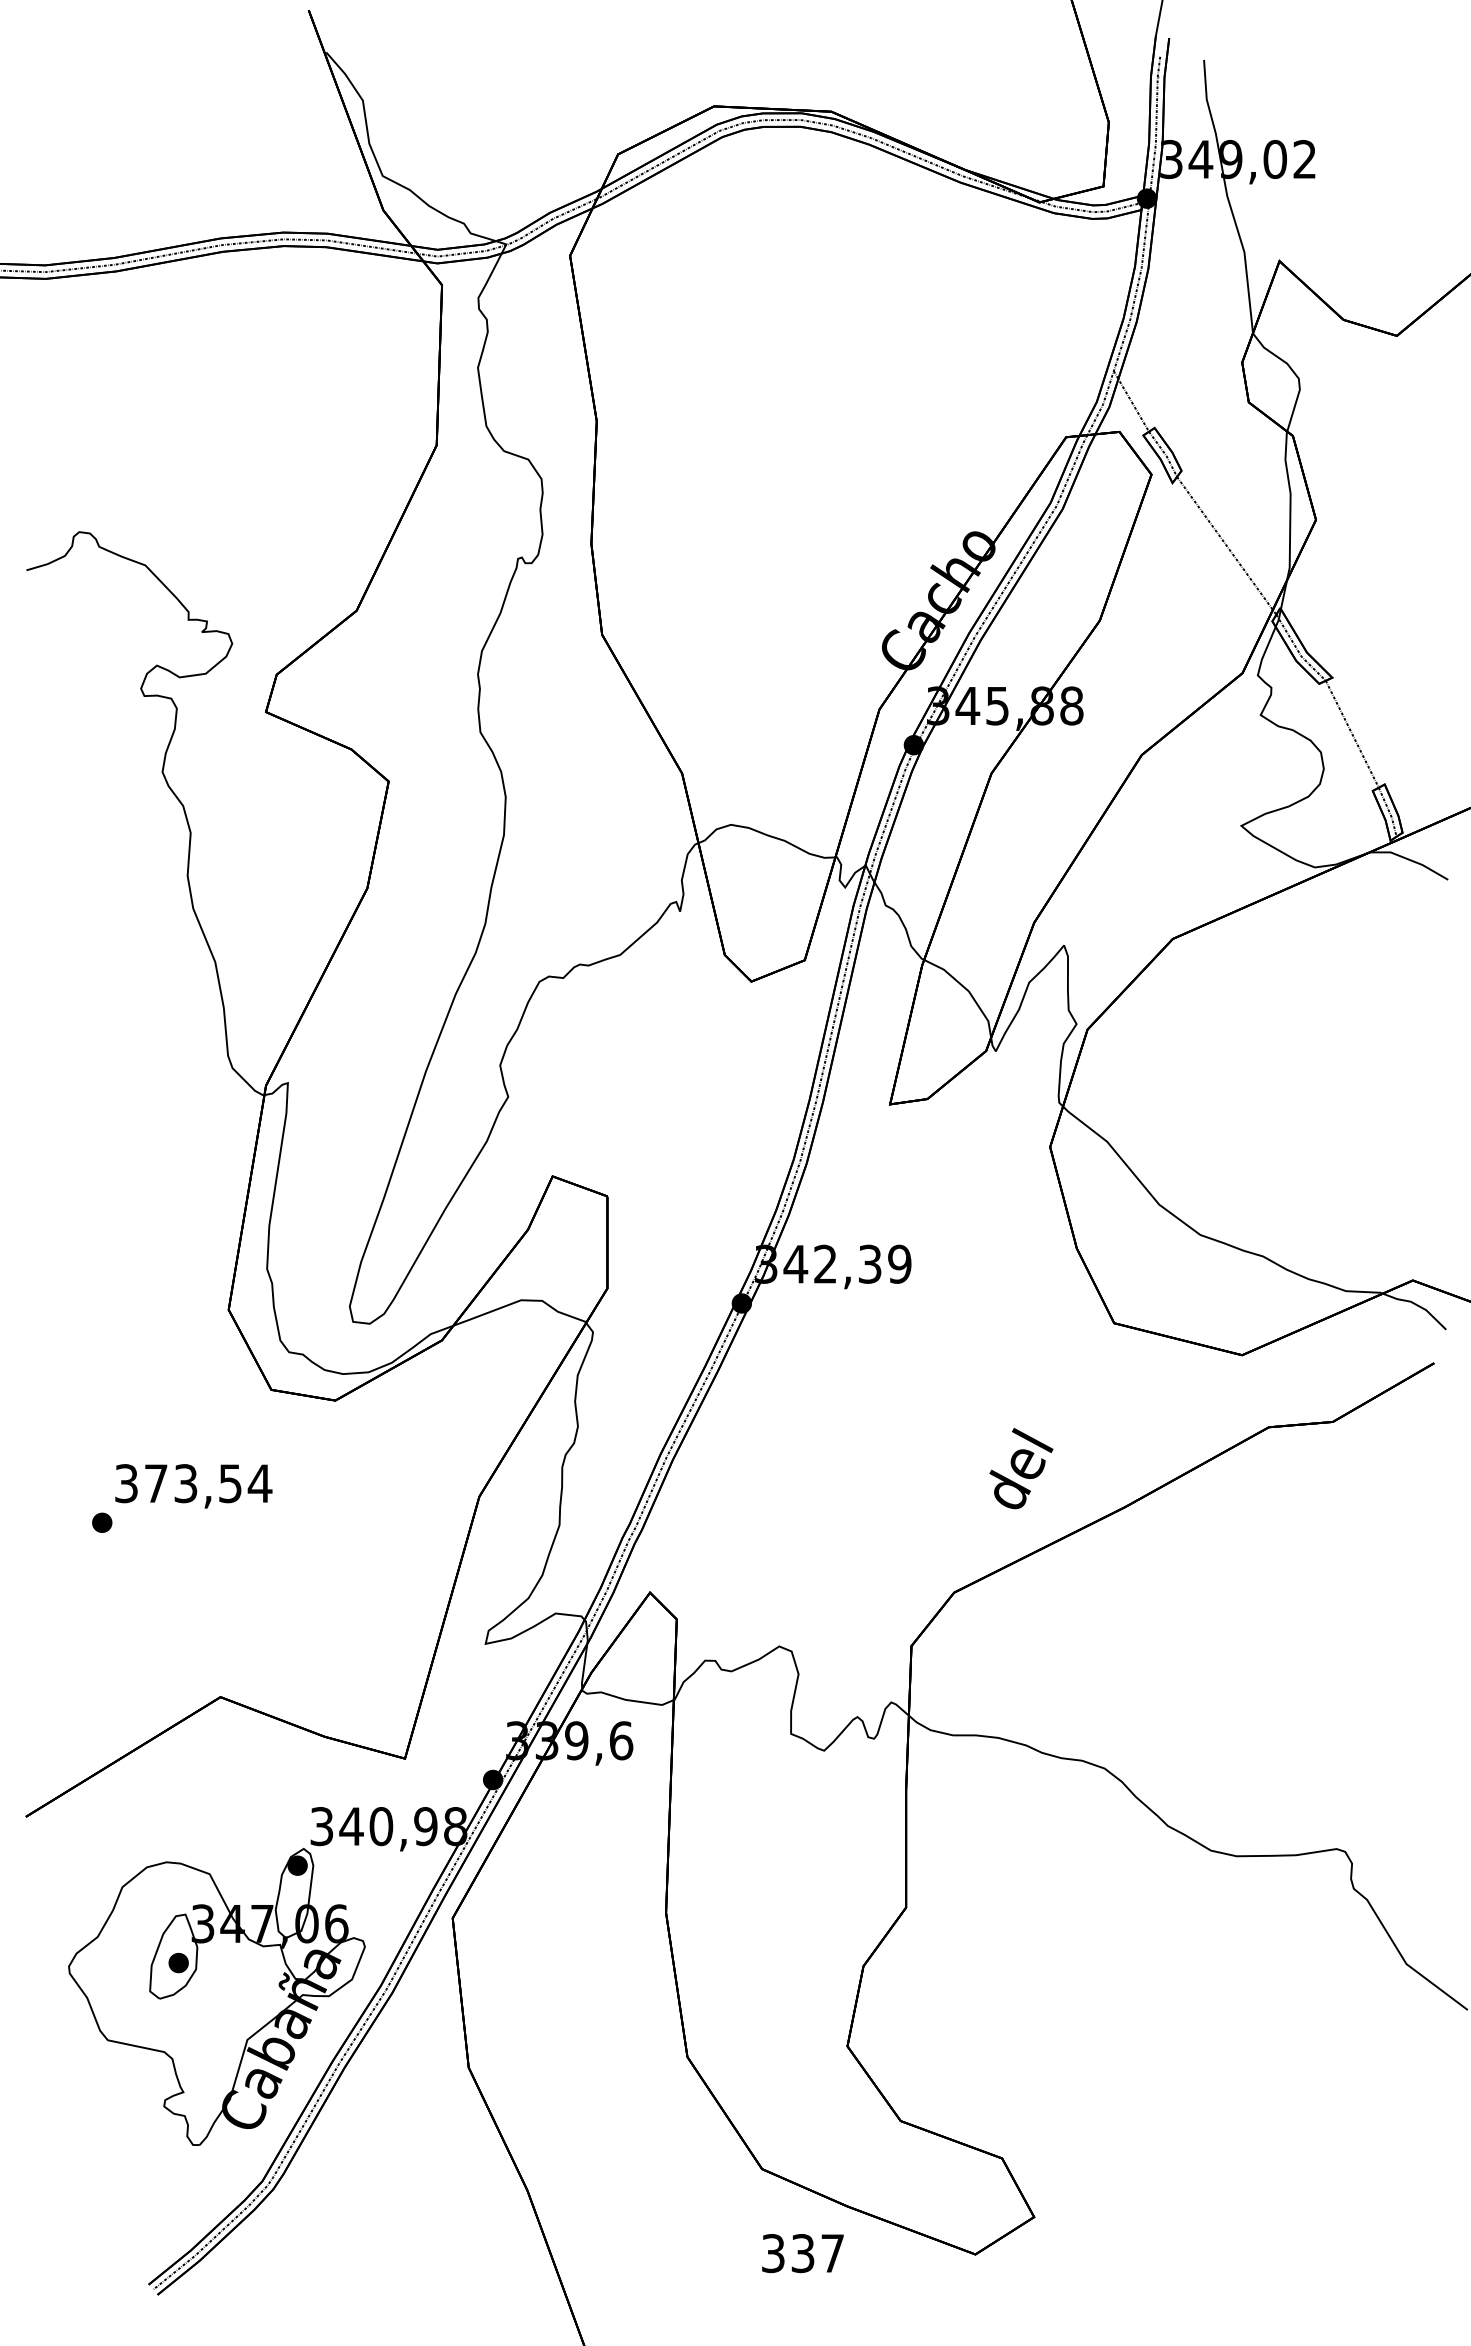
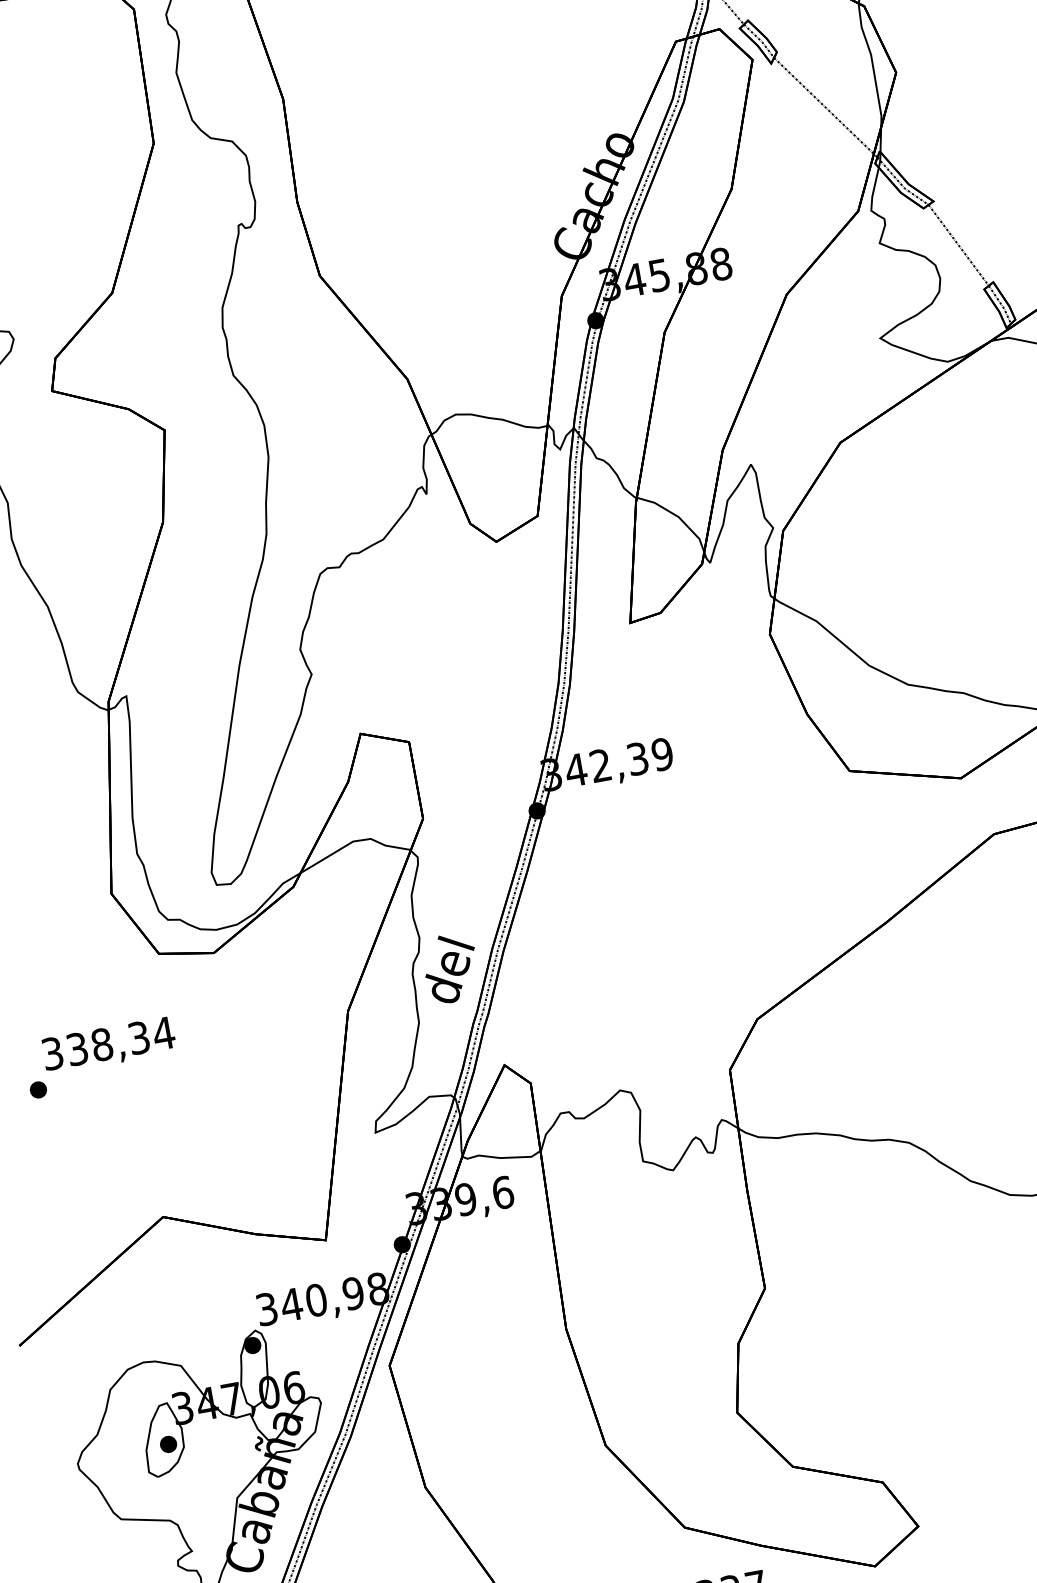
text: (1021, 1468) -> (451, 968), moved
text: (193, 1483) -> (108, 1043), 373,54 -> 338,34

